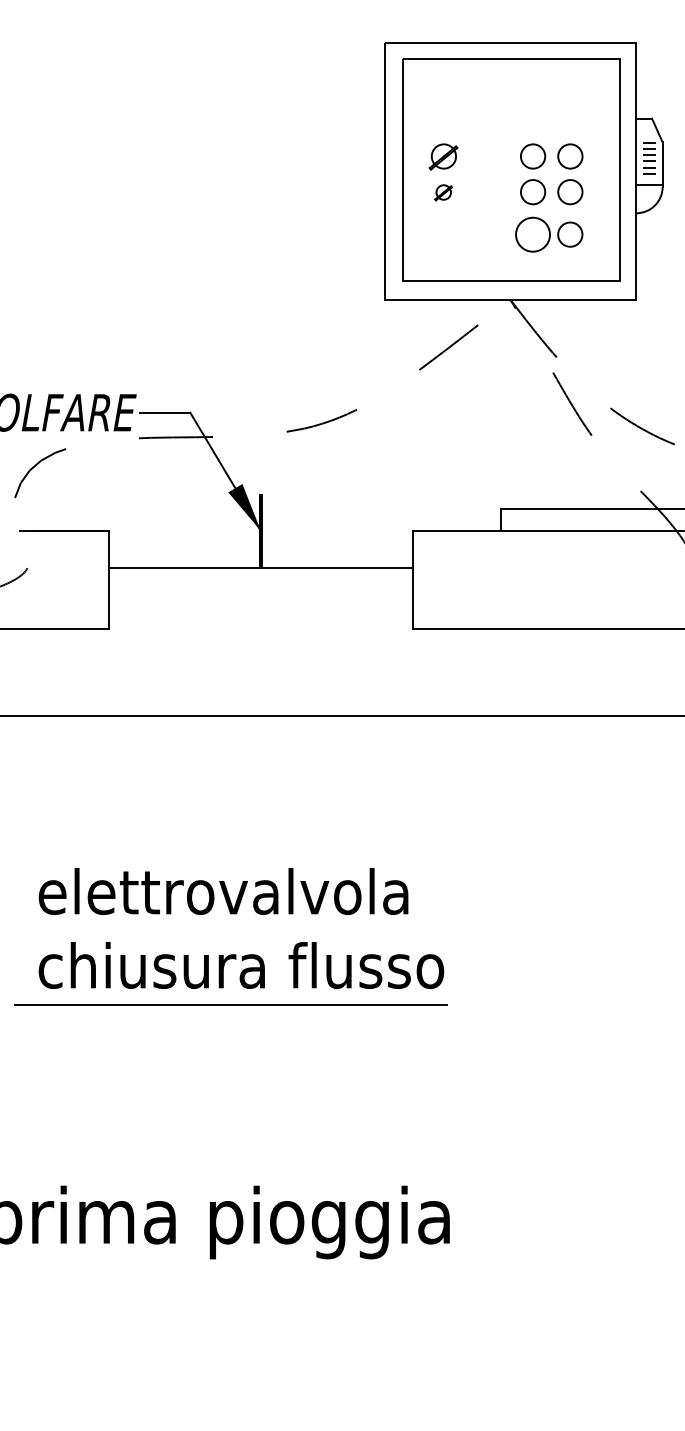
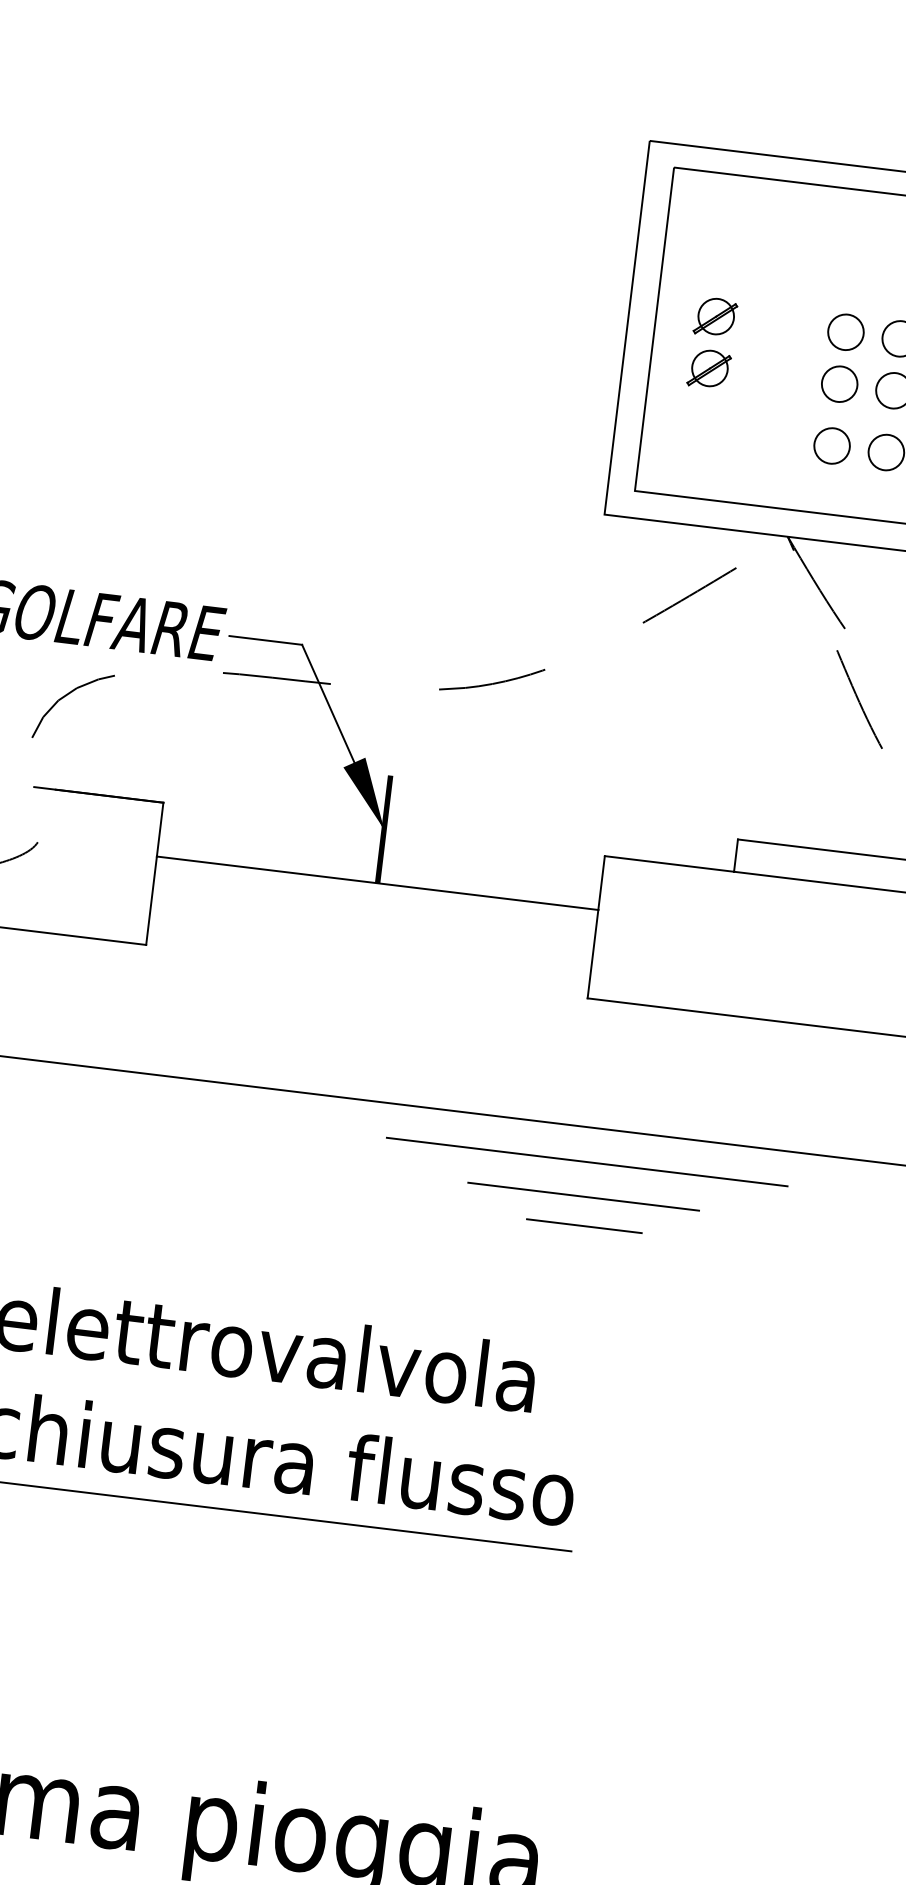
part: (443, 192) -> (709, 368), size x1.67
circle: (532, 234) -> (831, 445), size x0.71
line: (425, 739) -> (586, 1161), added
line: (425, 763) -> (582, 1196), added
line: (428, 783) -> (583, 1226), added

